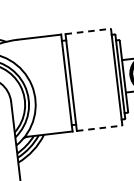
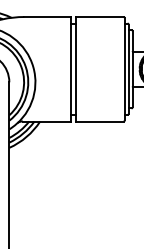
line: (88, 31) -> (100, 17), dashed -> solid
line: (99, 128) -> (100, 121), dashed -> solid

